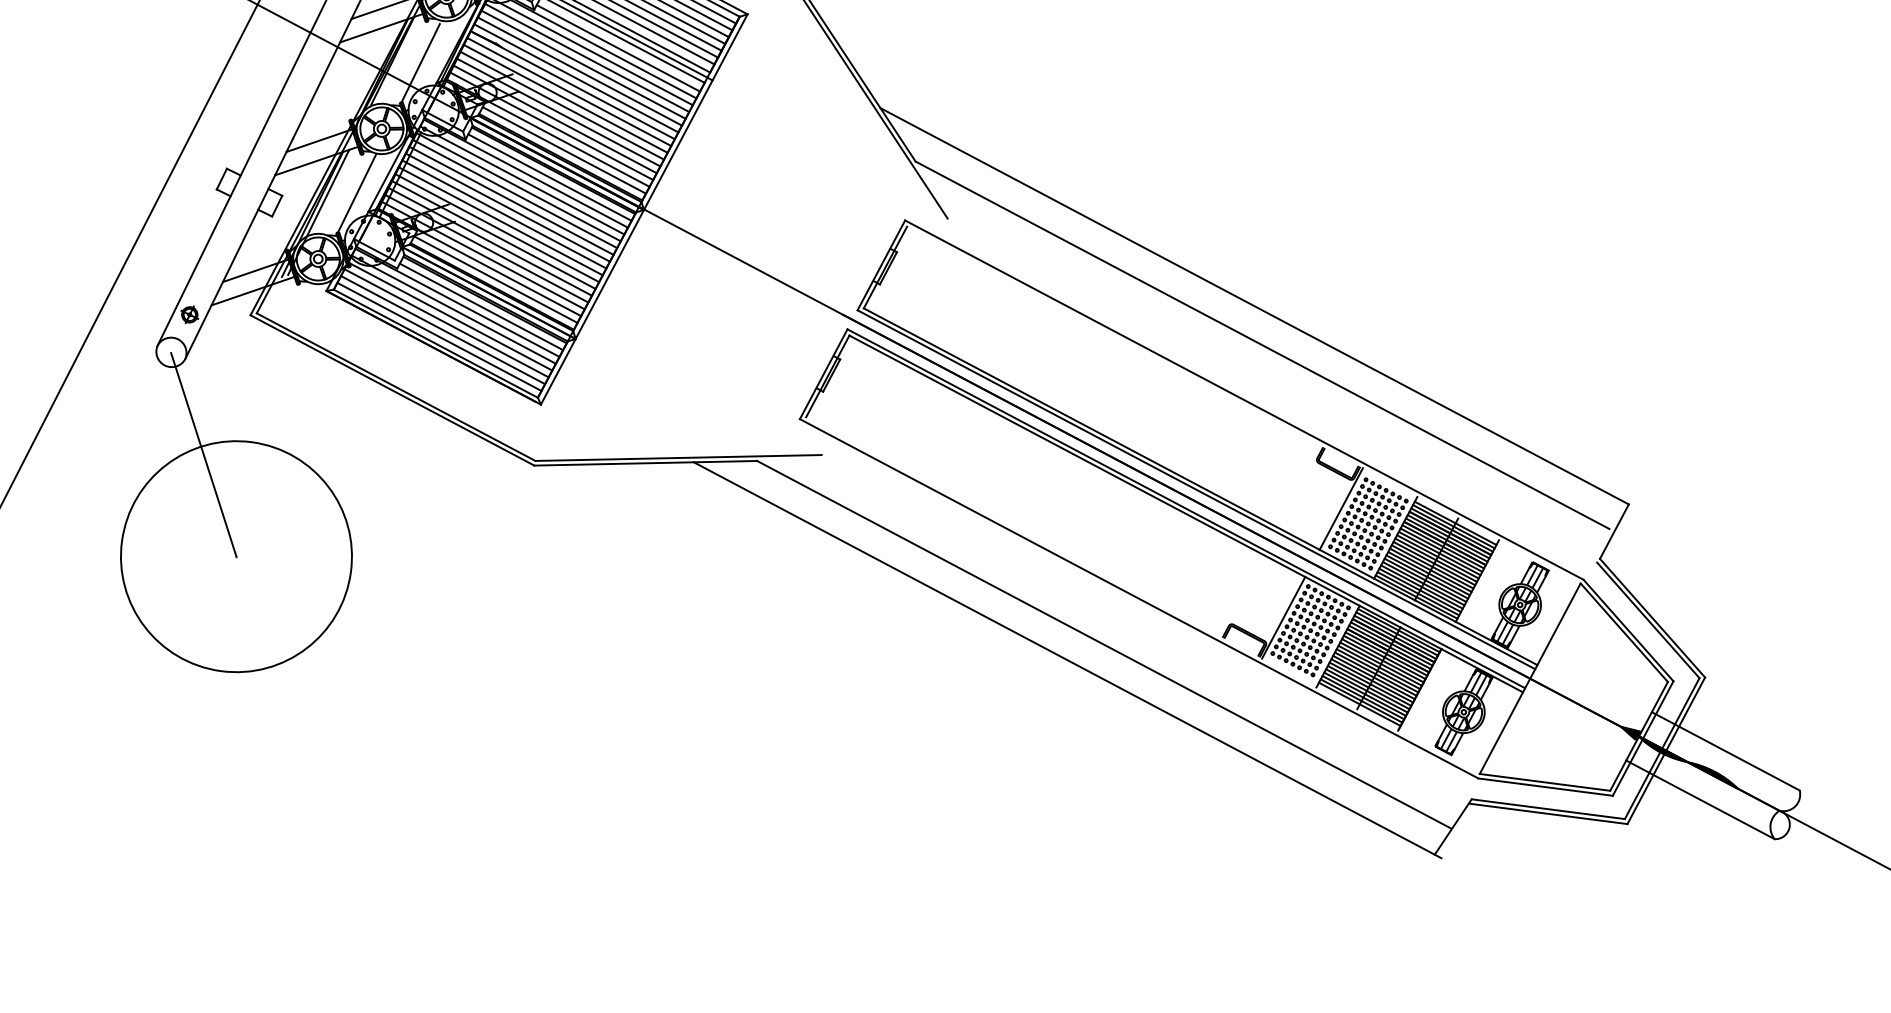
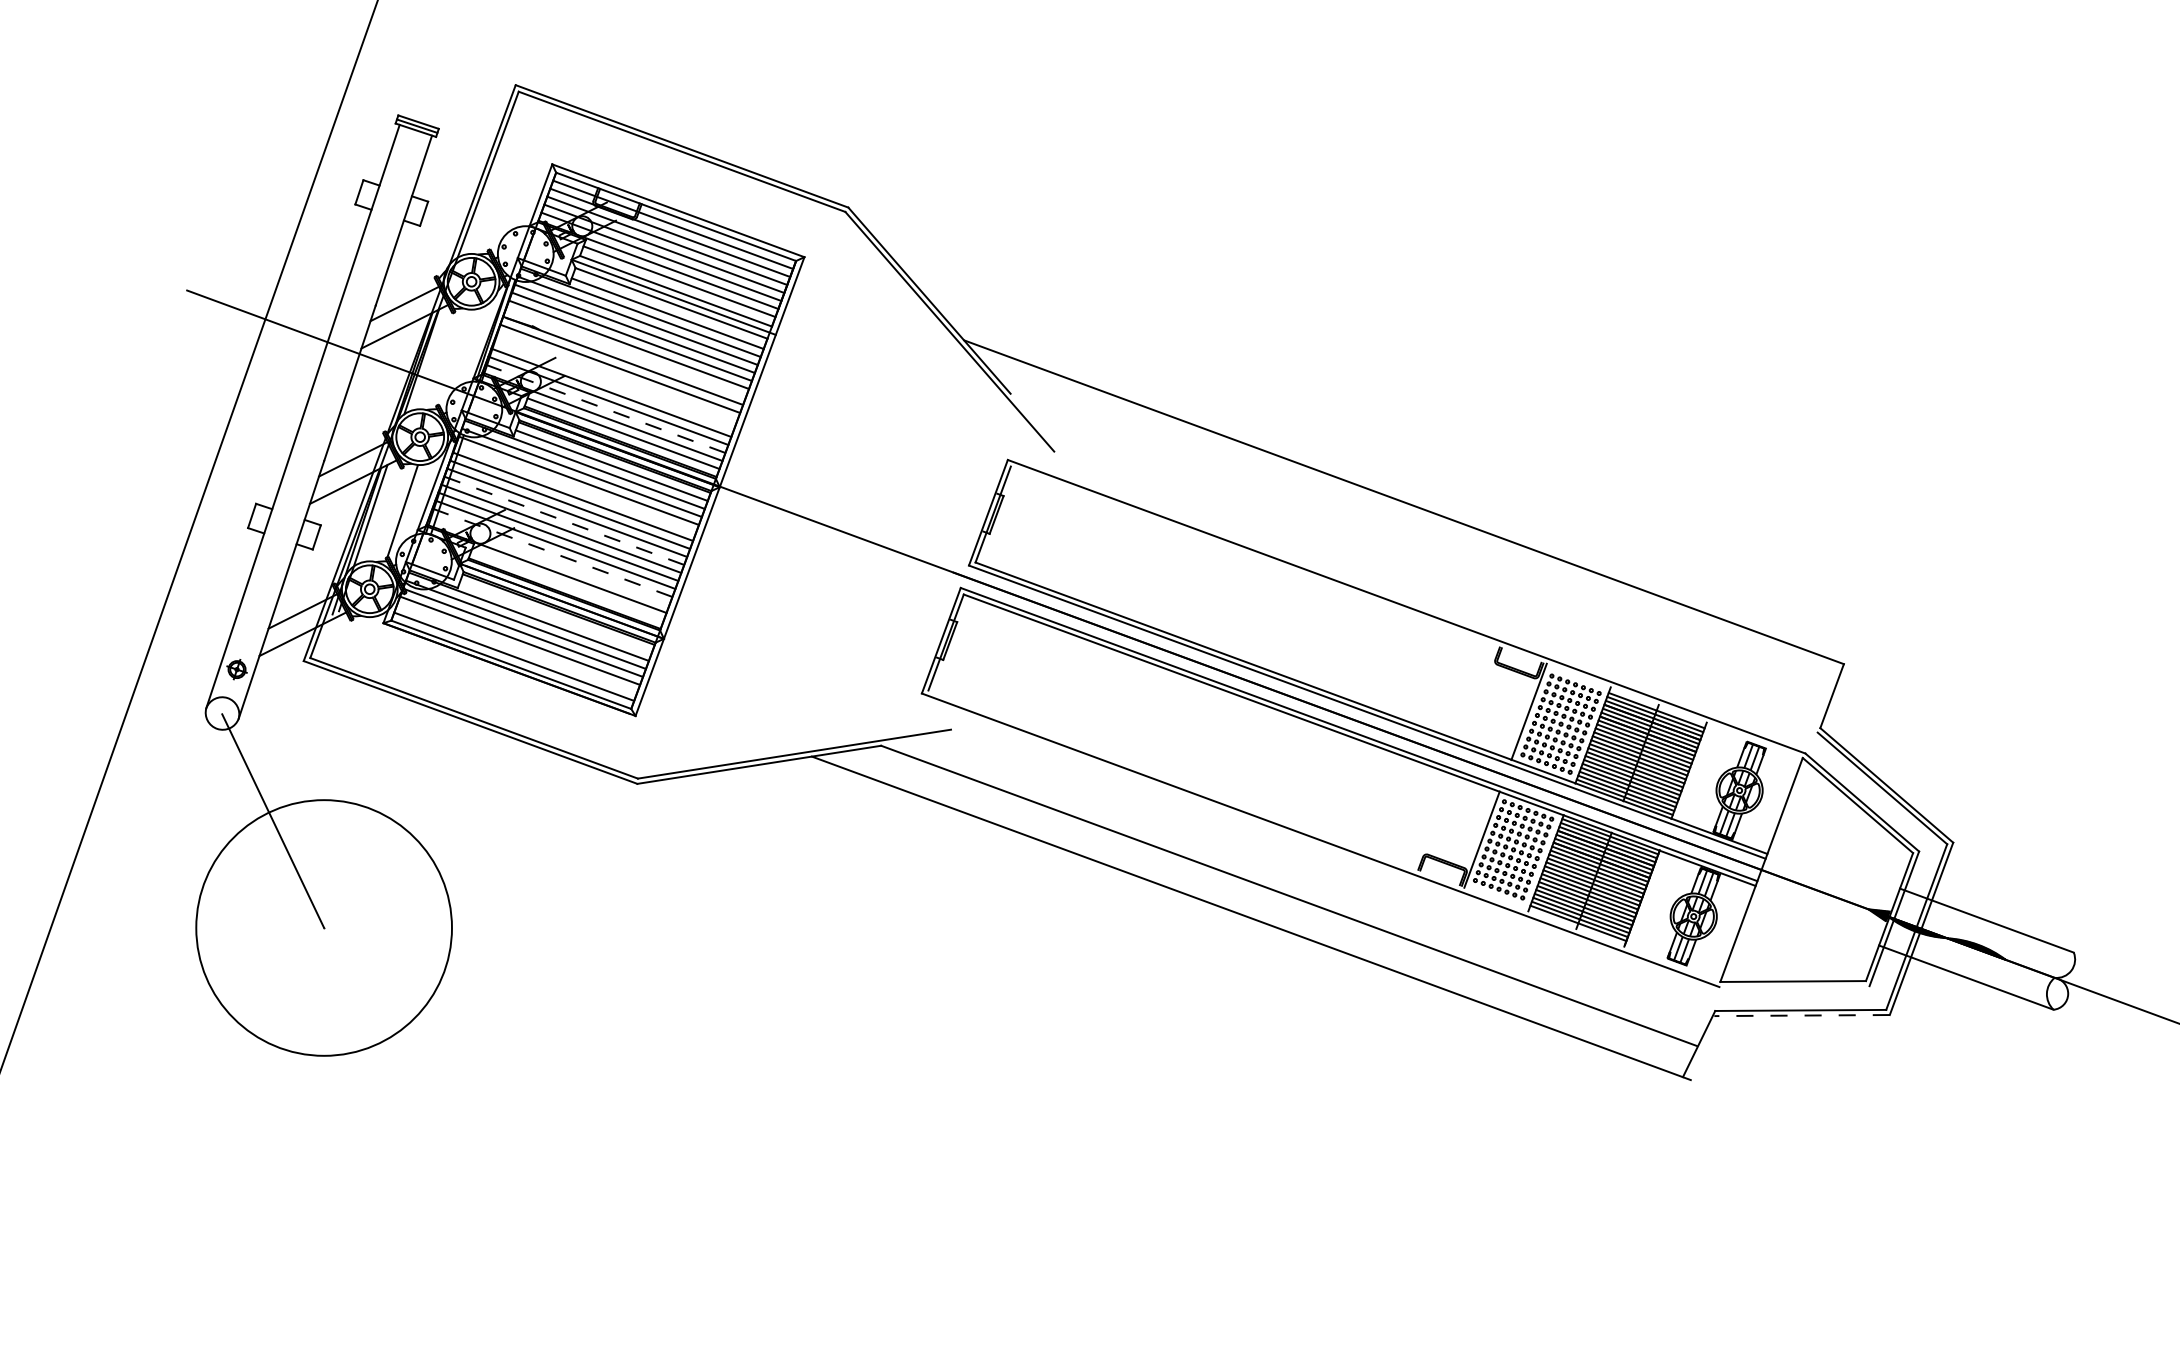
line: (421, 60) -> (453, 356), removed
line: (576, 78) -> (626, 352), removed
line: (565, 98) -> (617, 376), removed
line: (562, 105) -> (614, 384), removed
line: (551, 125) -> (605, 408), solid -> dashed
line: (515, 193) -> (576, 488), removed
line: (500, 221) -> (564, 520), solid -> dashed
line: (486, 248) -> (552, 552), solid -> dashed
line: (482, 254) -> (549, 560), removed
line: (495, 279) -> (567, 585), removed
line: (481, 306) -> (555, 617), removed
line: (443, 329) -> (517, 648), removed
line: (1262, 344) -> (1418, 543), removed
line: (1545, 787) -> (1794, 986), removed
line: (1549, 813) -> (1802, 1015), solid -> dashed

